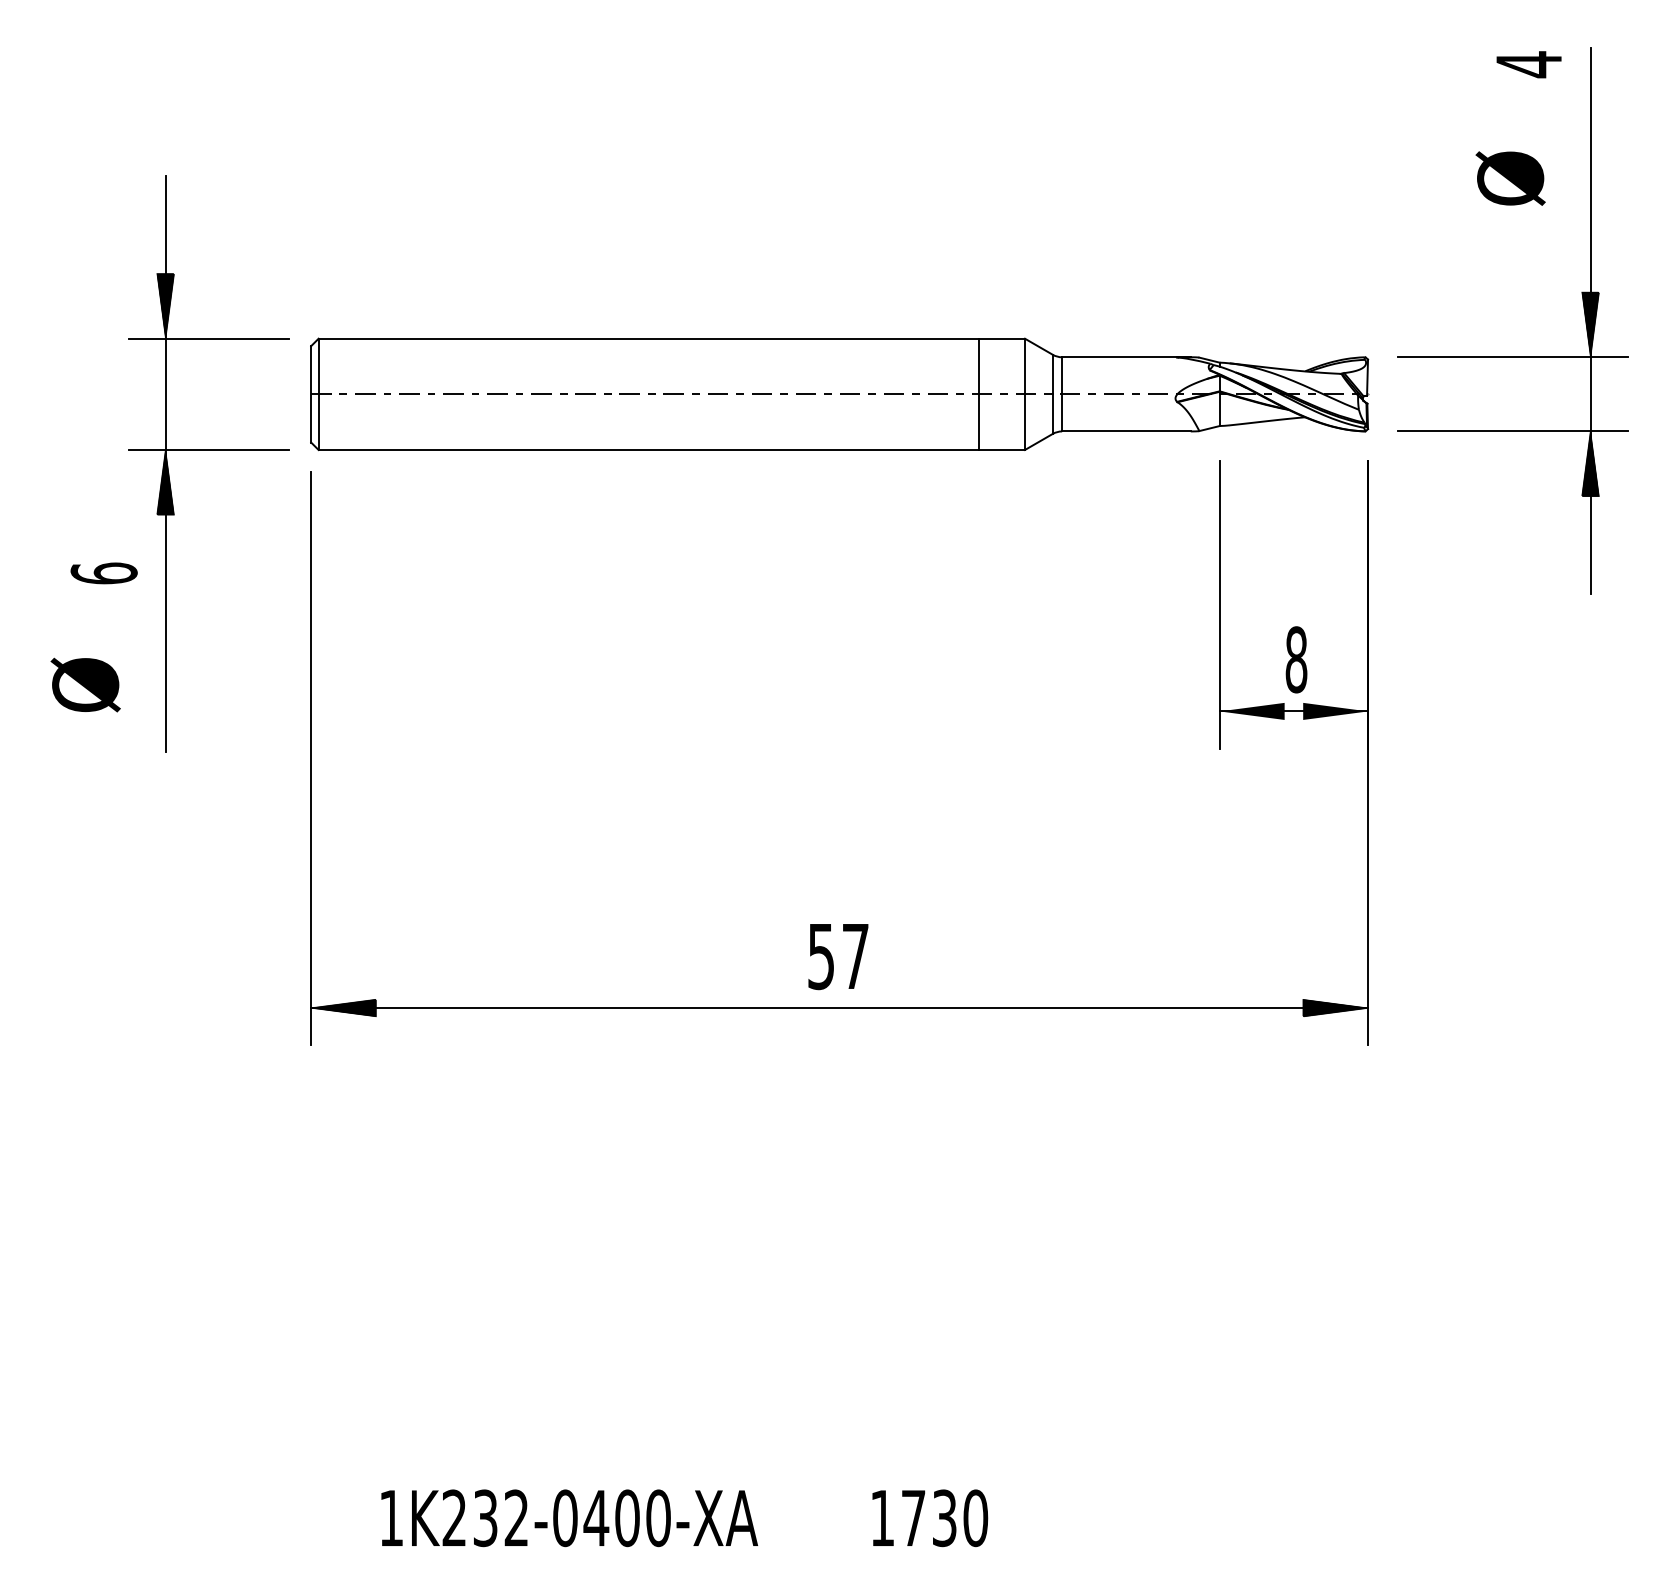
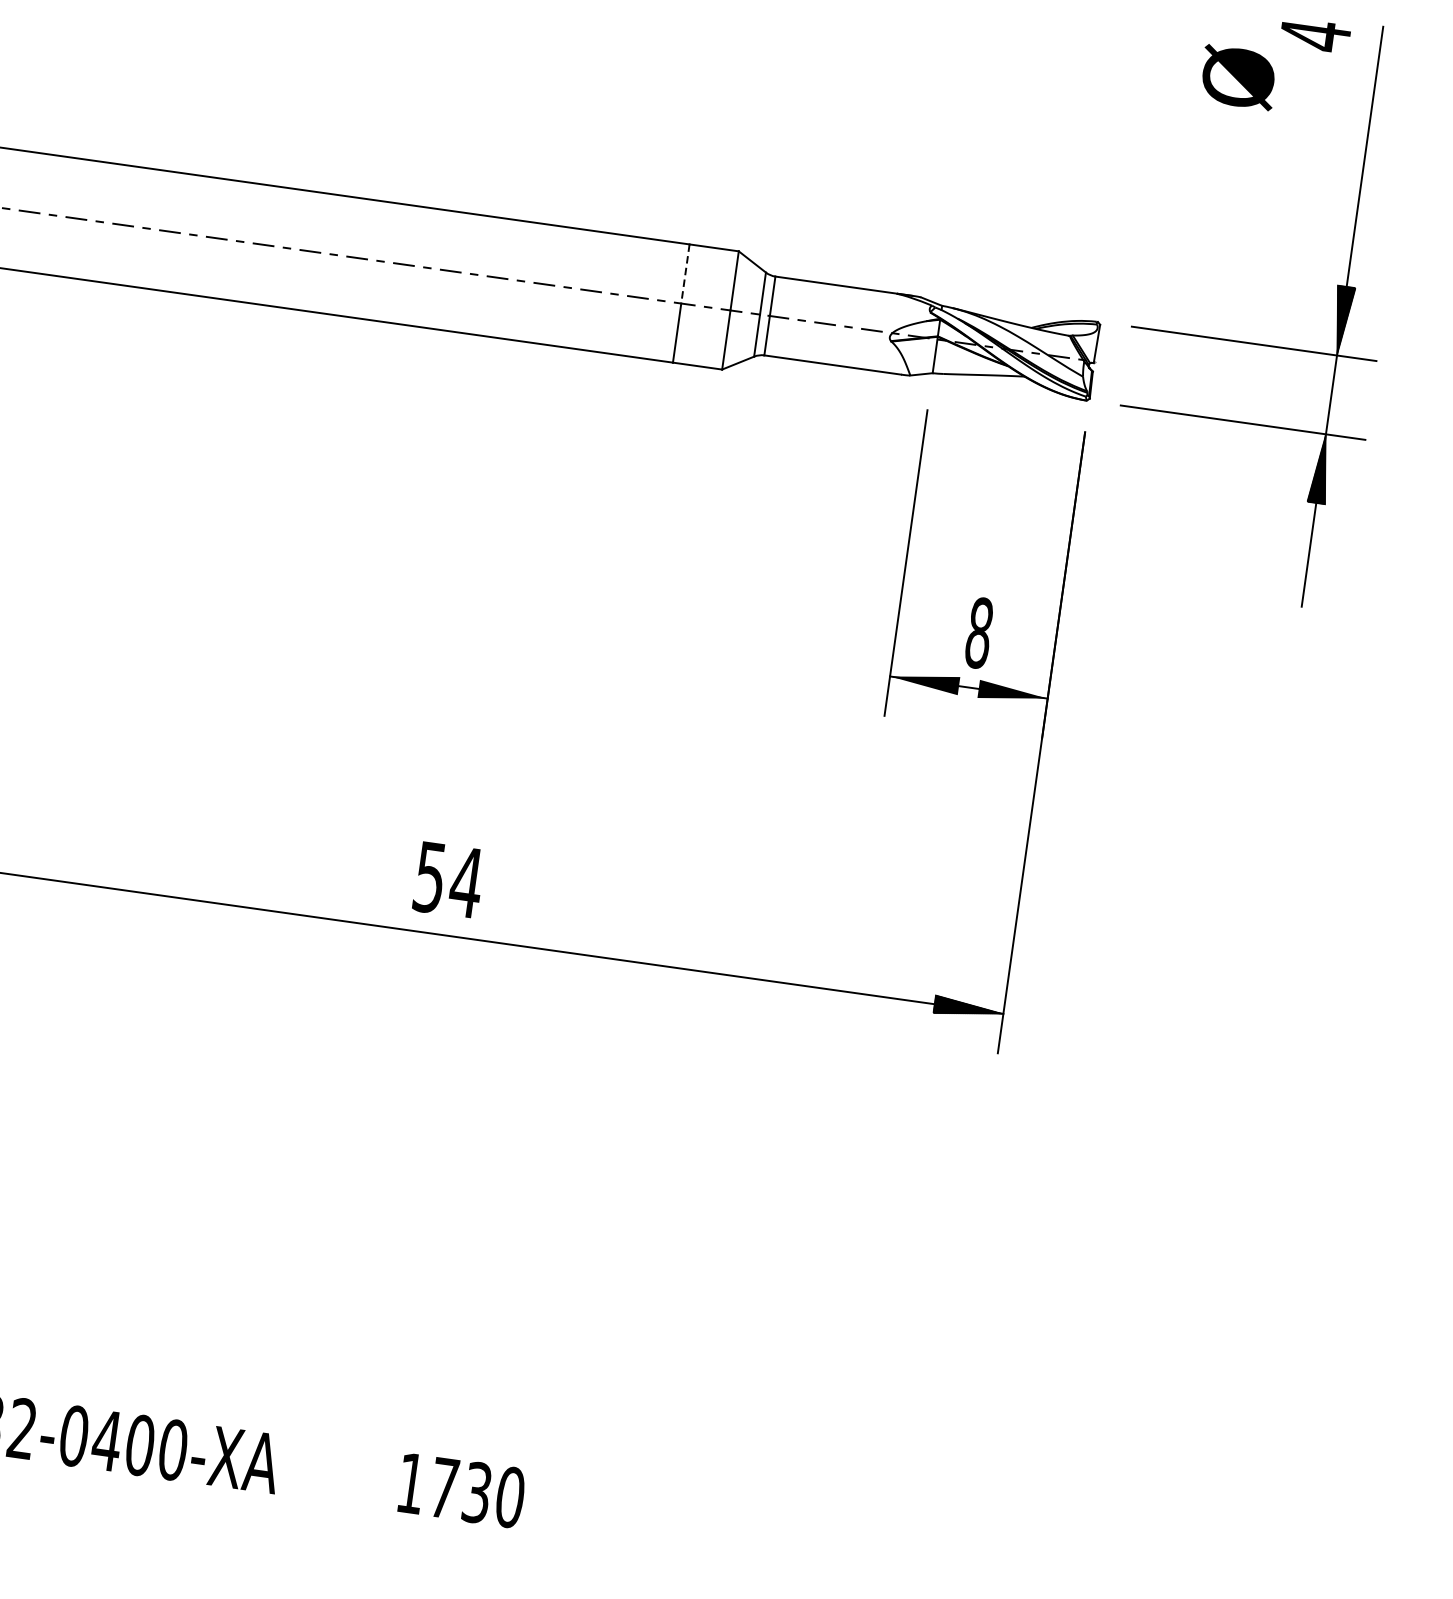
text: (1510, 178) -> (1238, 77), moved
line: (978, 366) -> (685, 273), solid -> dashed
text: (855, 956) -> (466, 882), 57 -> 54

